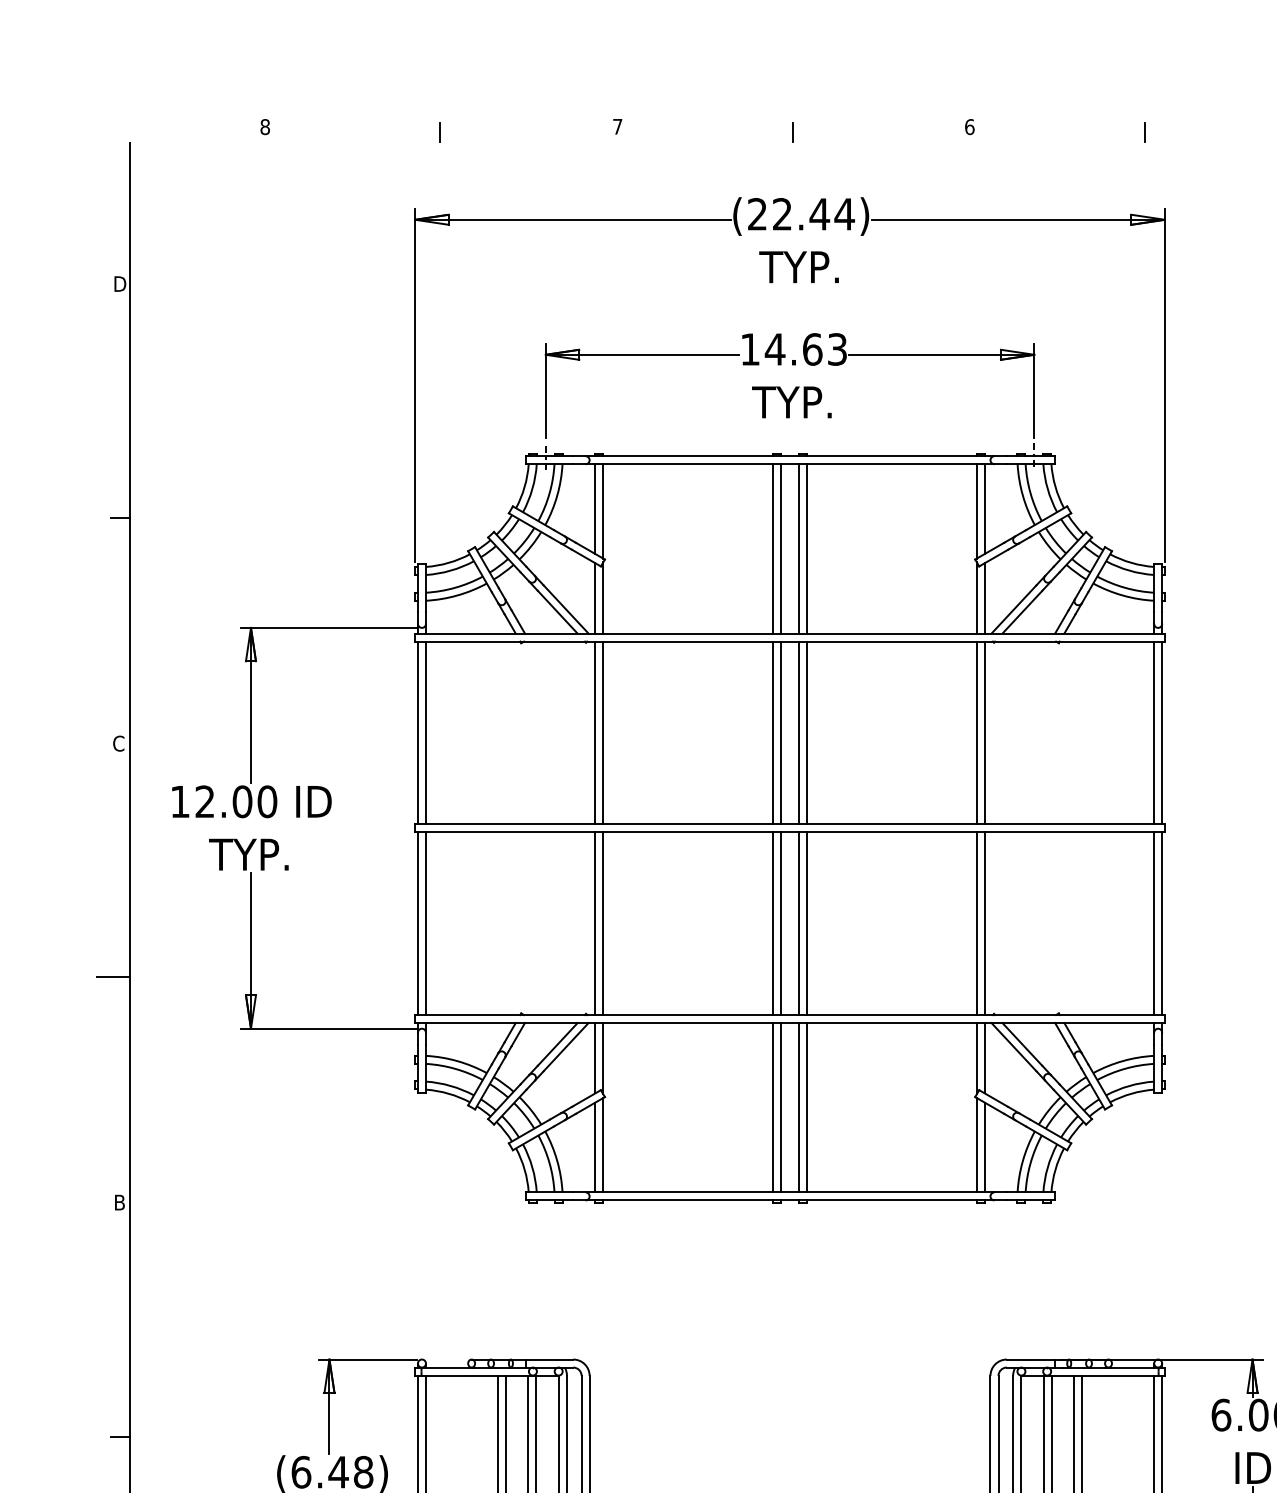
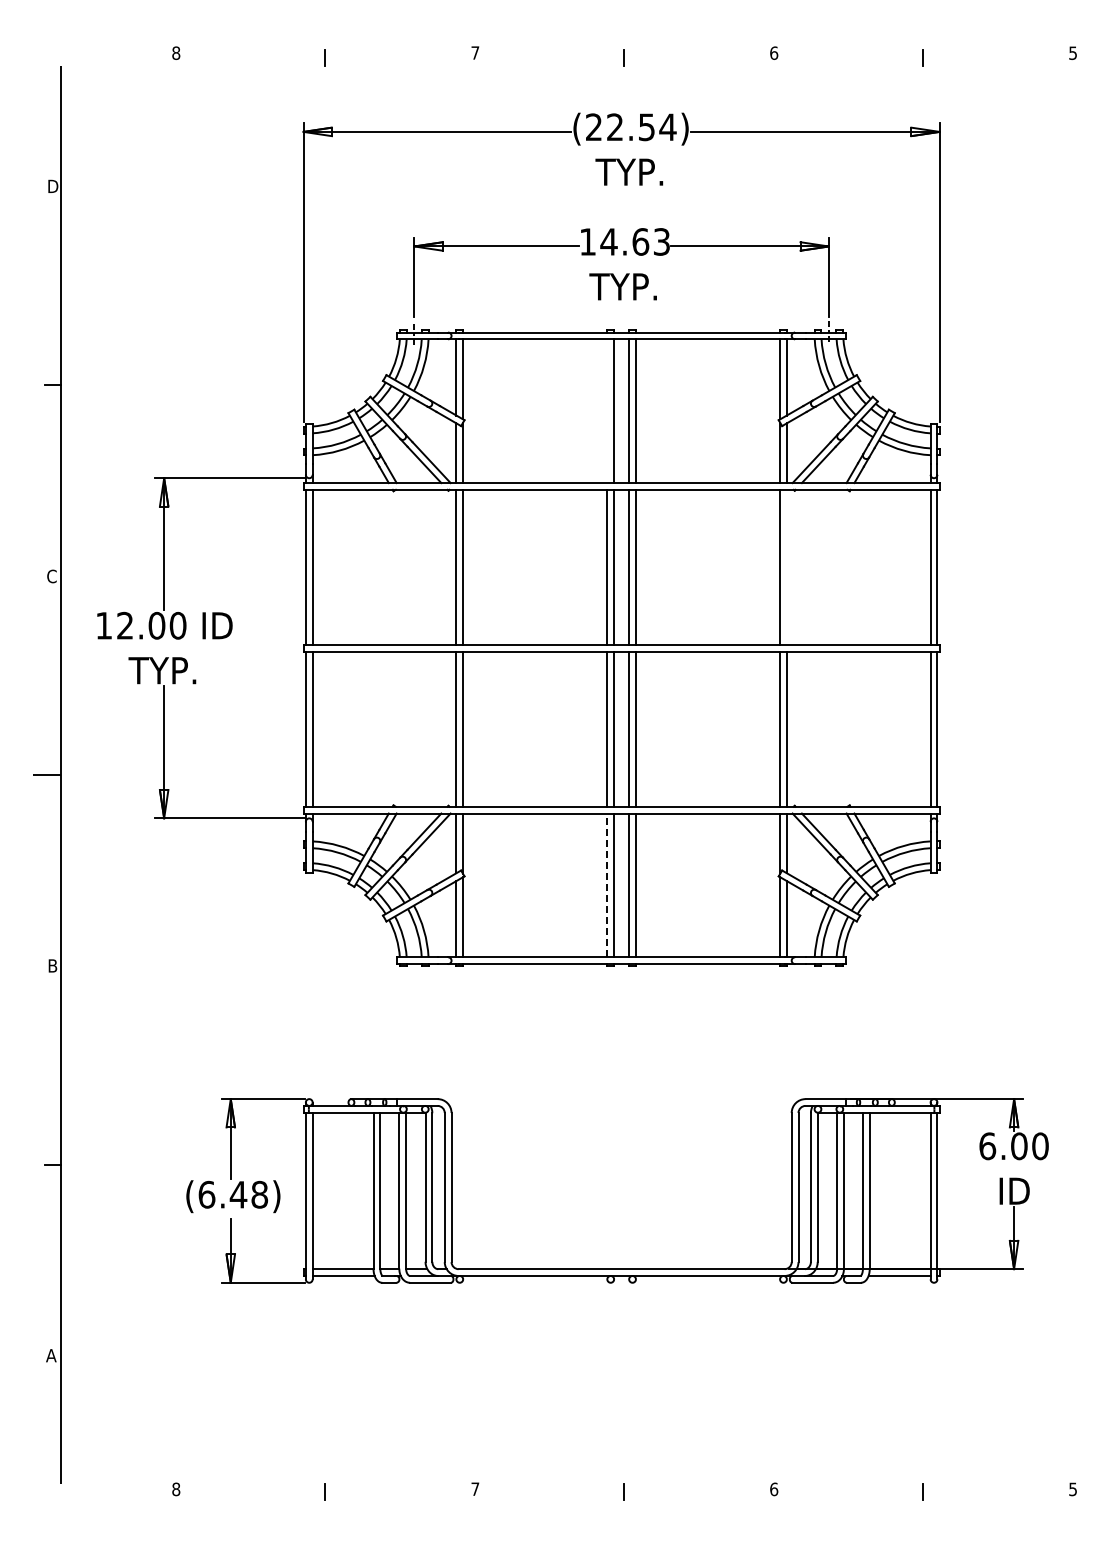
text: (819, 214) -> (646, 127), (22.44) -> (22.54)
line: (773, 549) -> (607, 411), removed
line: (984, 731) -> (786, 566), removed
line: (773, 1107) -> (607, 885), solid -> dashed

